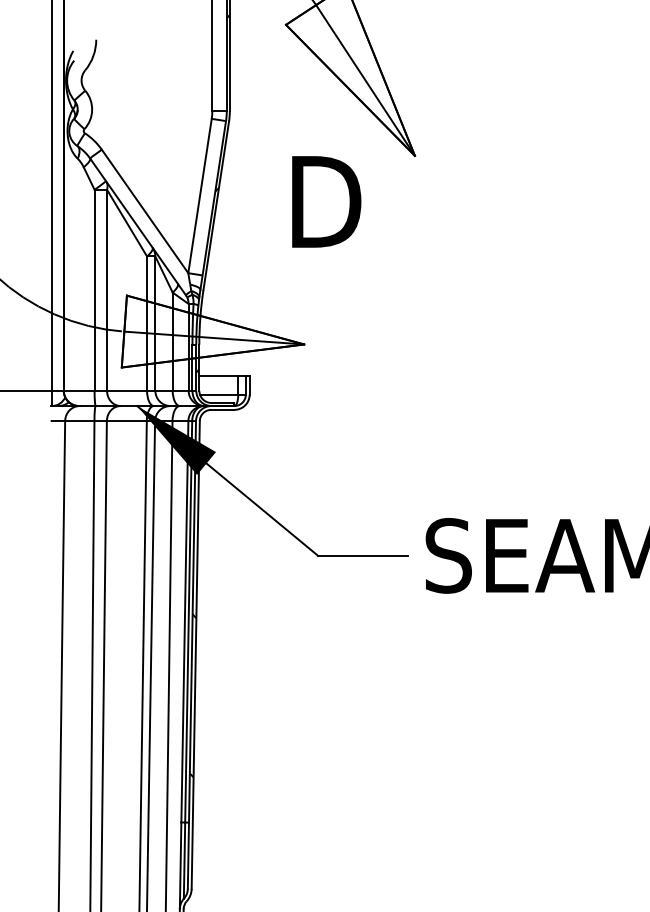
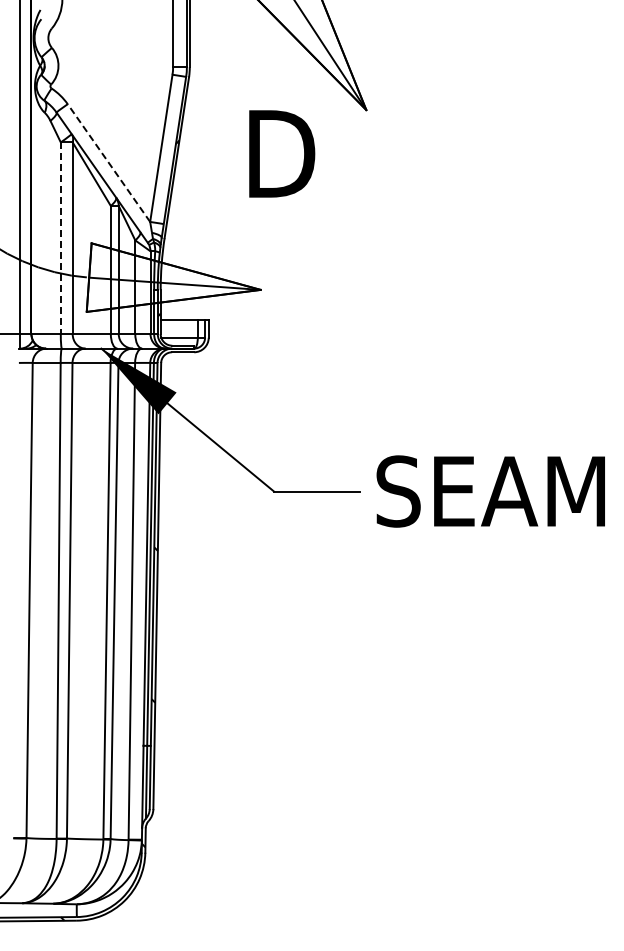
line: (144, 211) -> (108, 163), solid -> dashed
line: (94, 290) -> (60, 238), solid -> dashed

